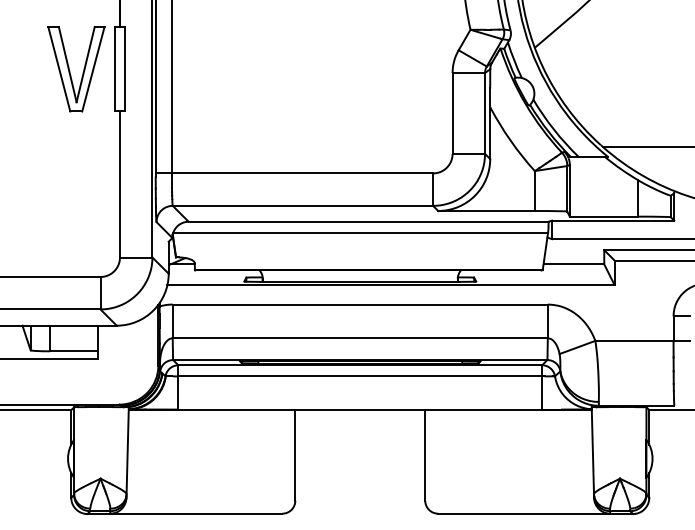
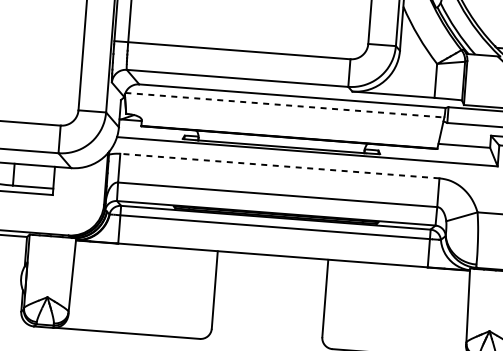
line: (361, 232) -> (285, 104), solid -> dashed
line: (360, 304) -> (280, 166), solid -> dashed

